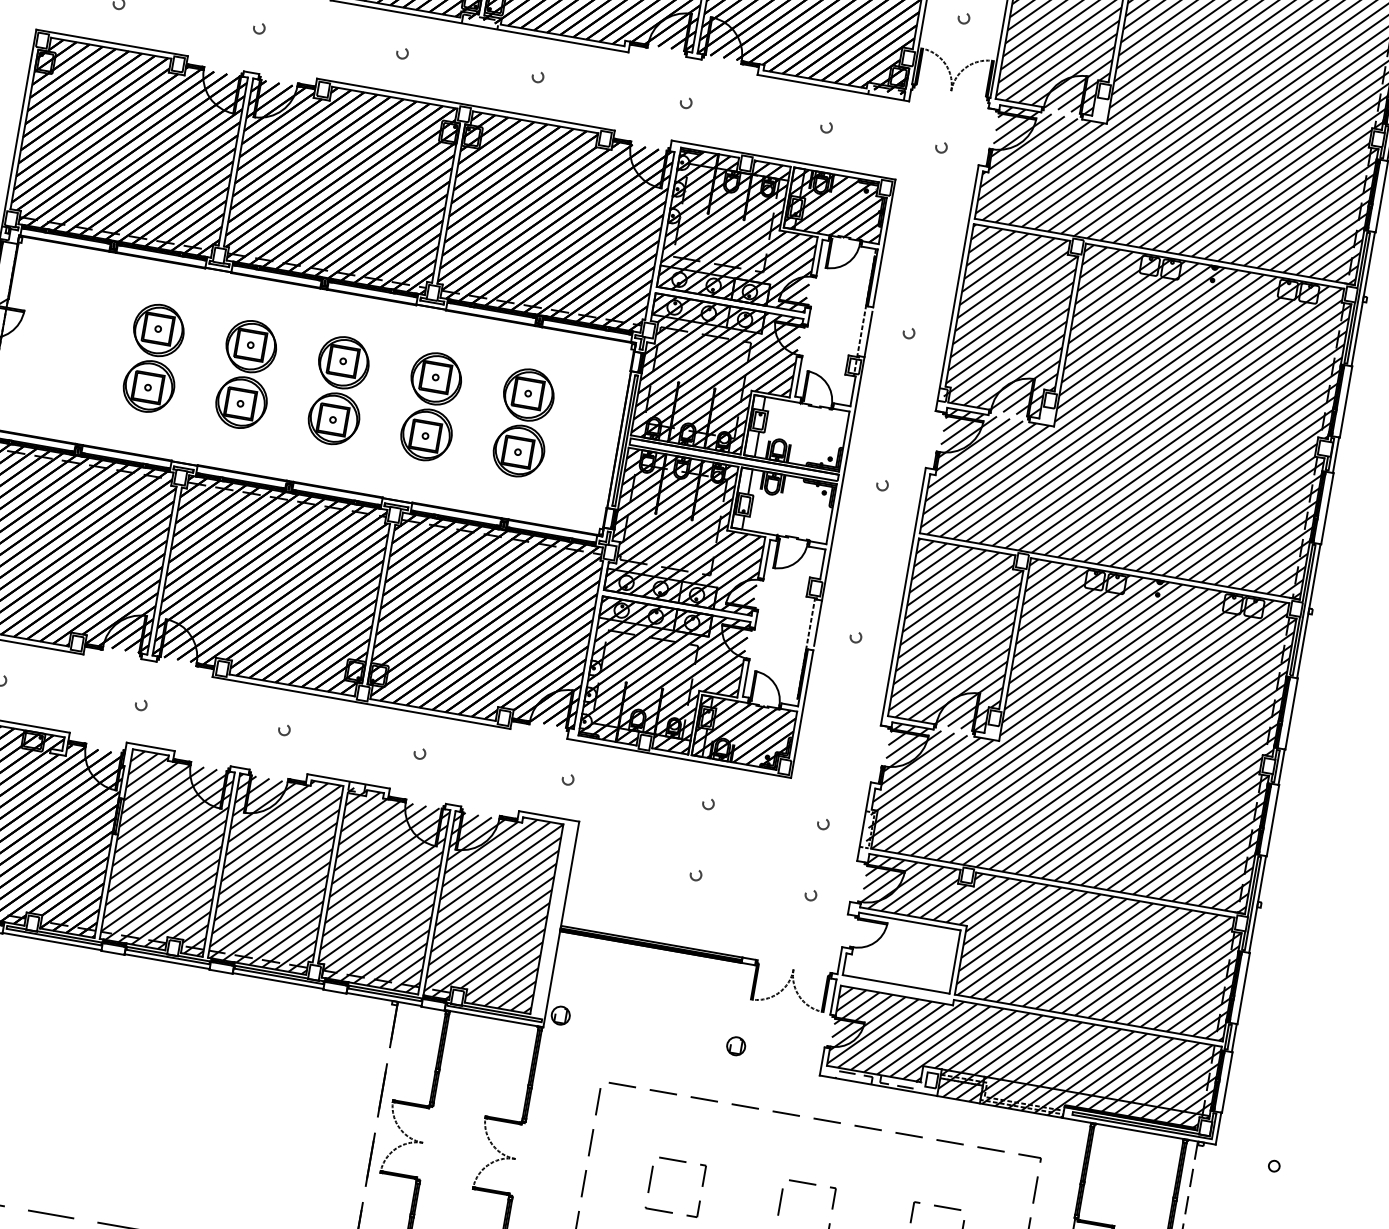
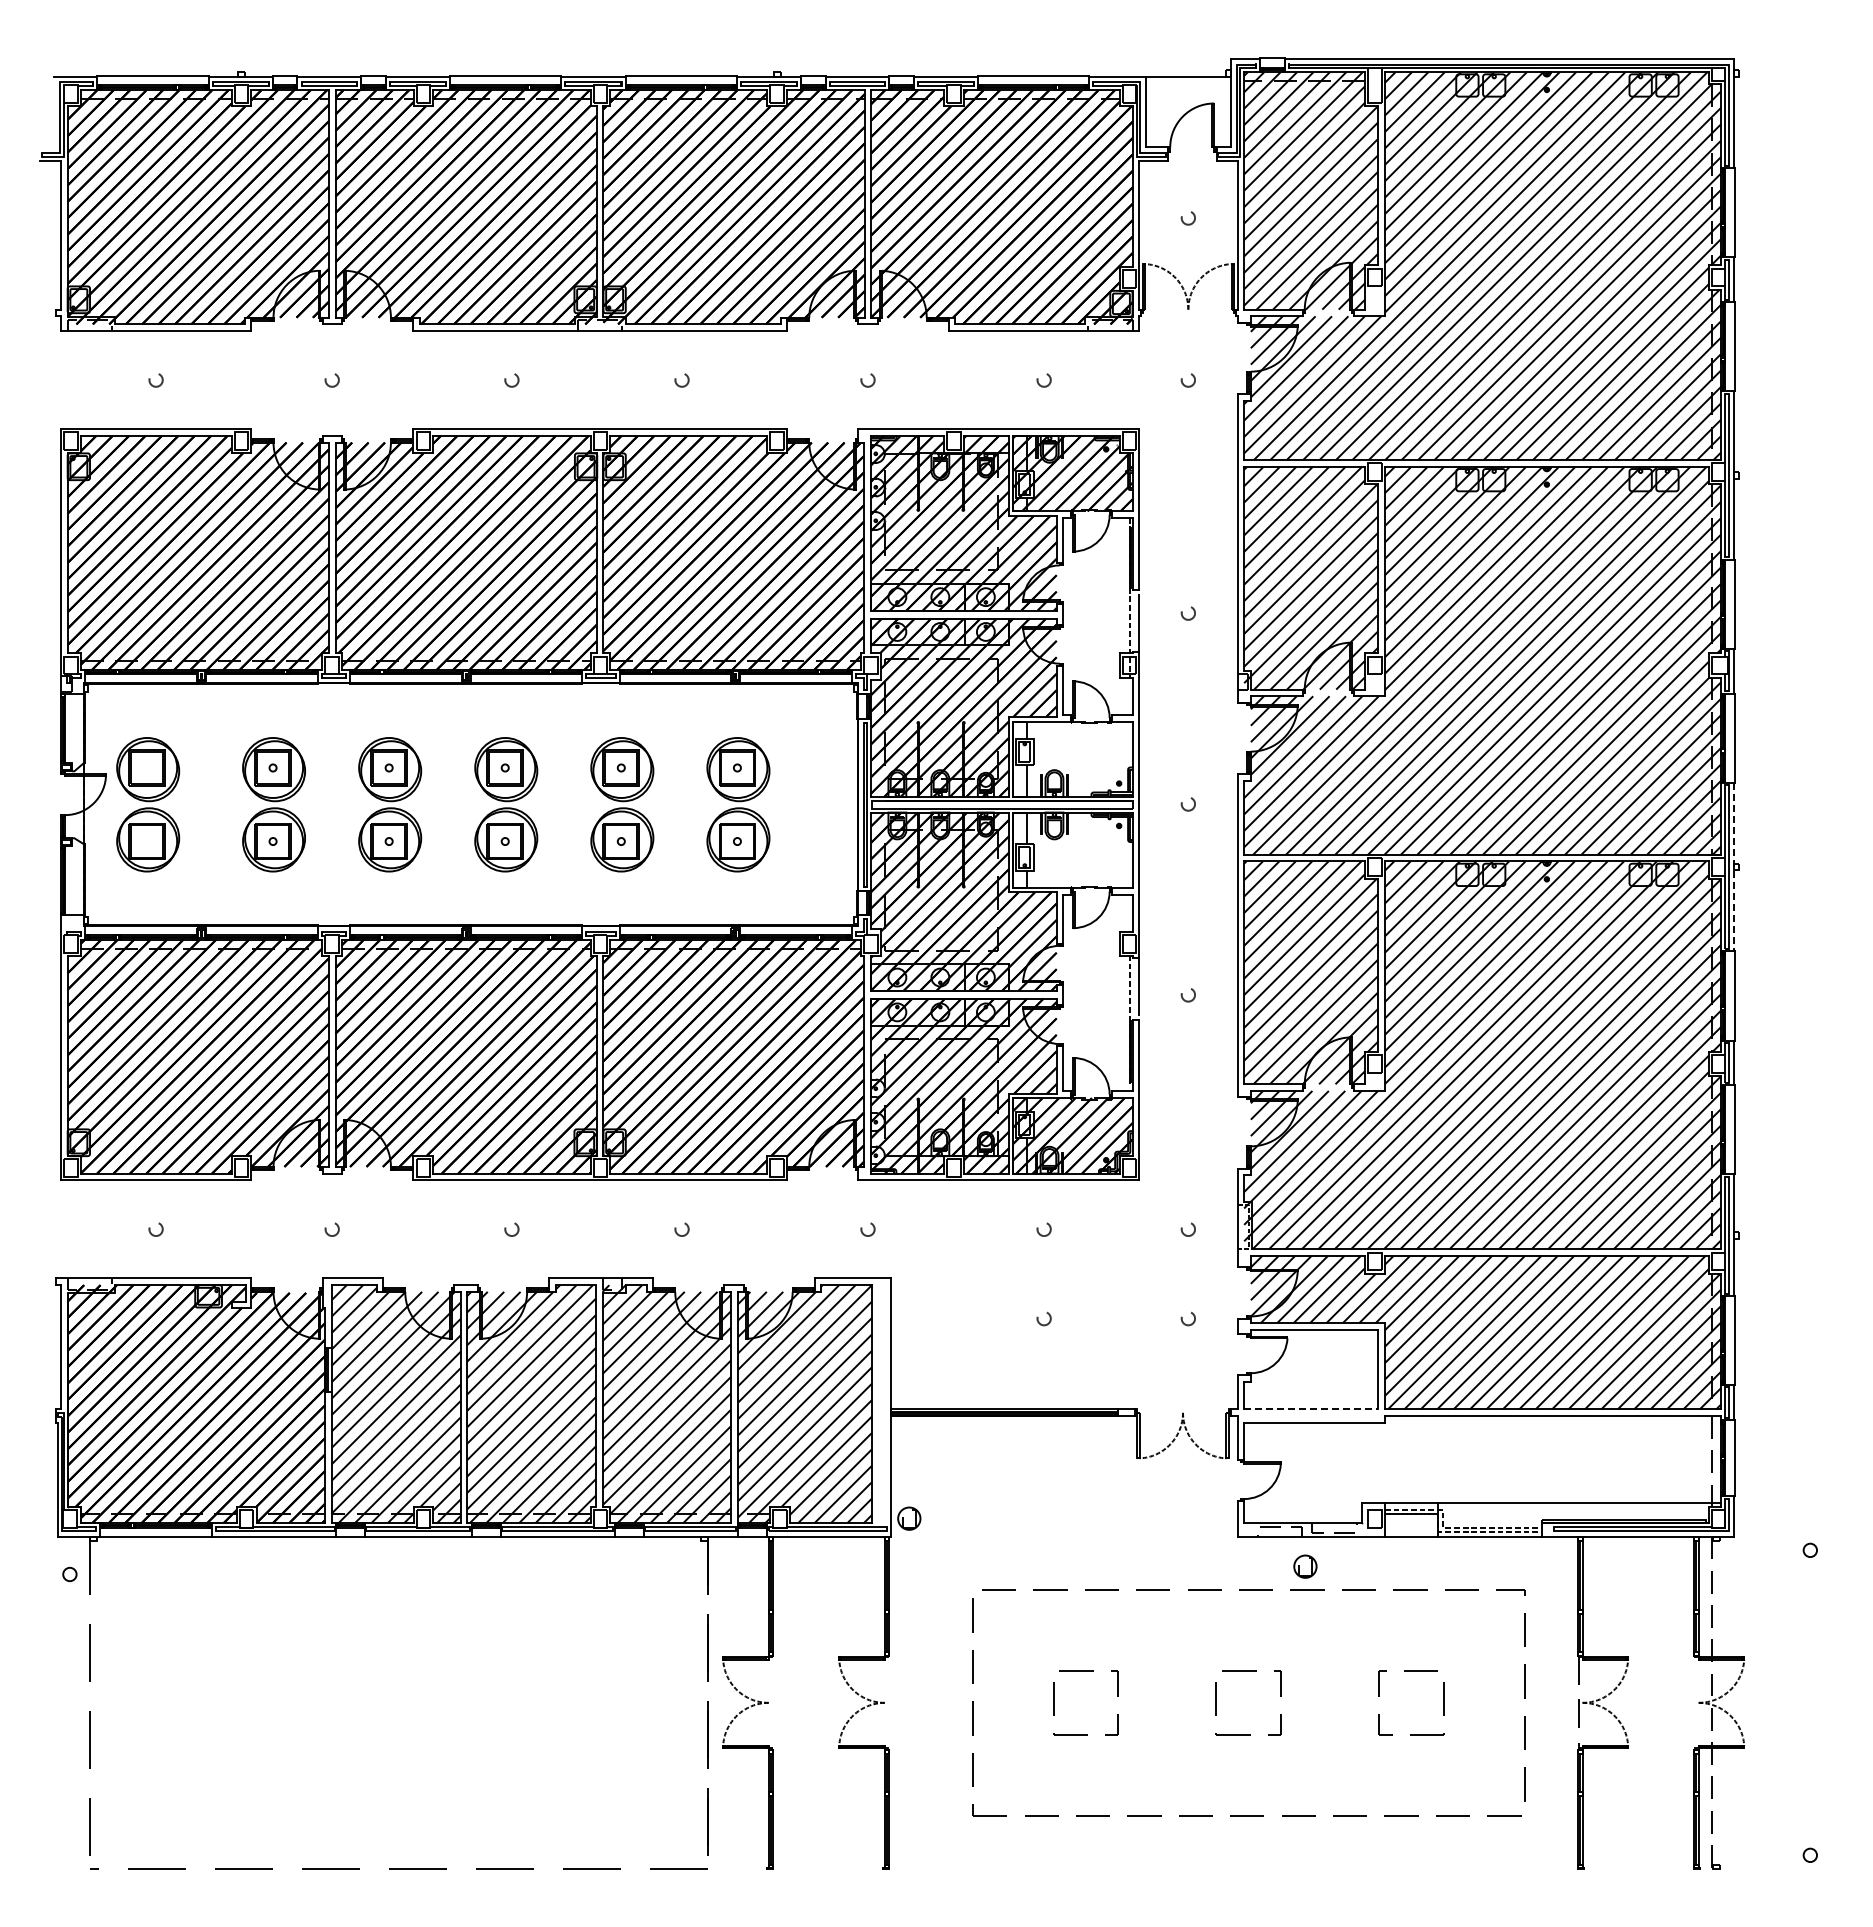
part: (53, 340) -> (148, 804), added
line: (1308, 611) -> (1734, 867), solid -> dashed
line: (896, 984) -> (1311, 1409), solid -> dashed
part: (736, 1046) -> (1305, 1566), moved
hatch: (1023, 1061) -> (1482, 1476), removed

